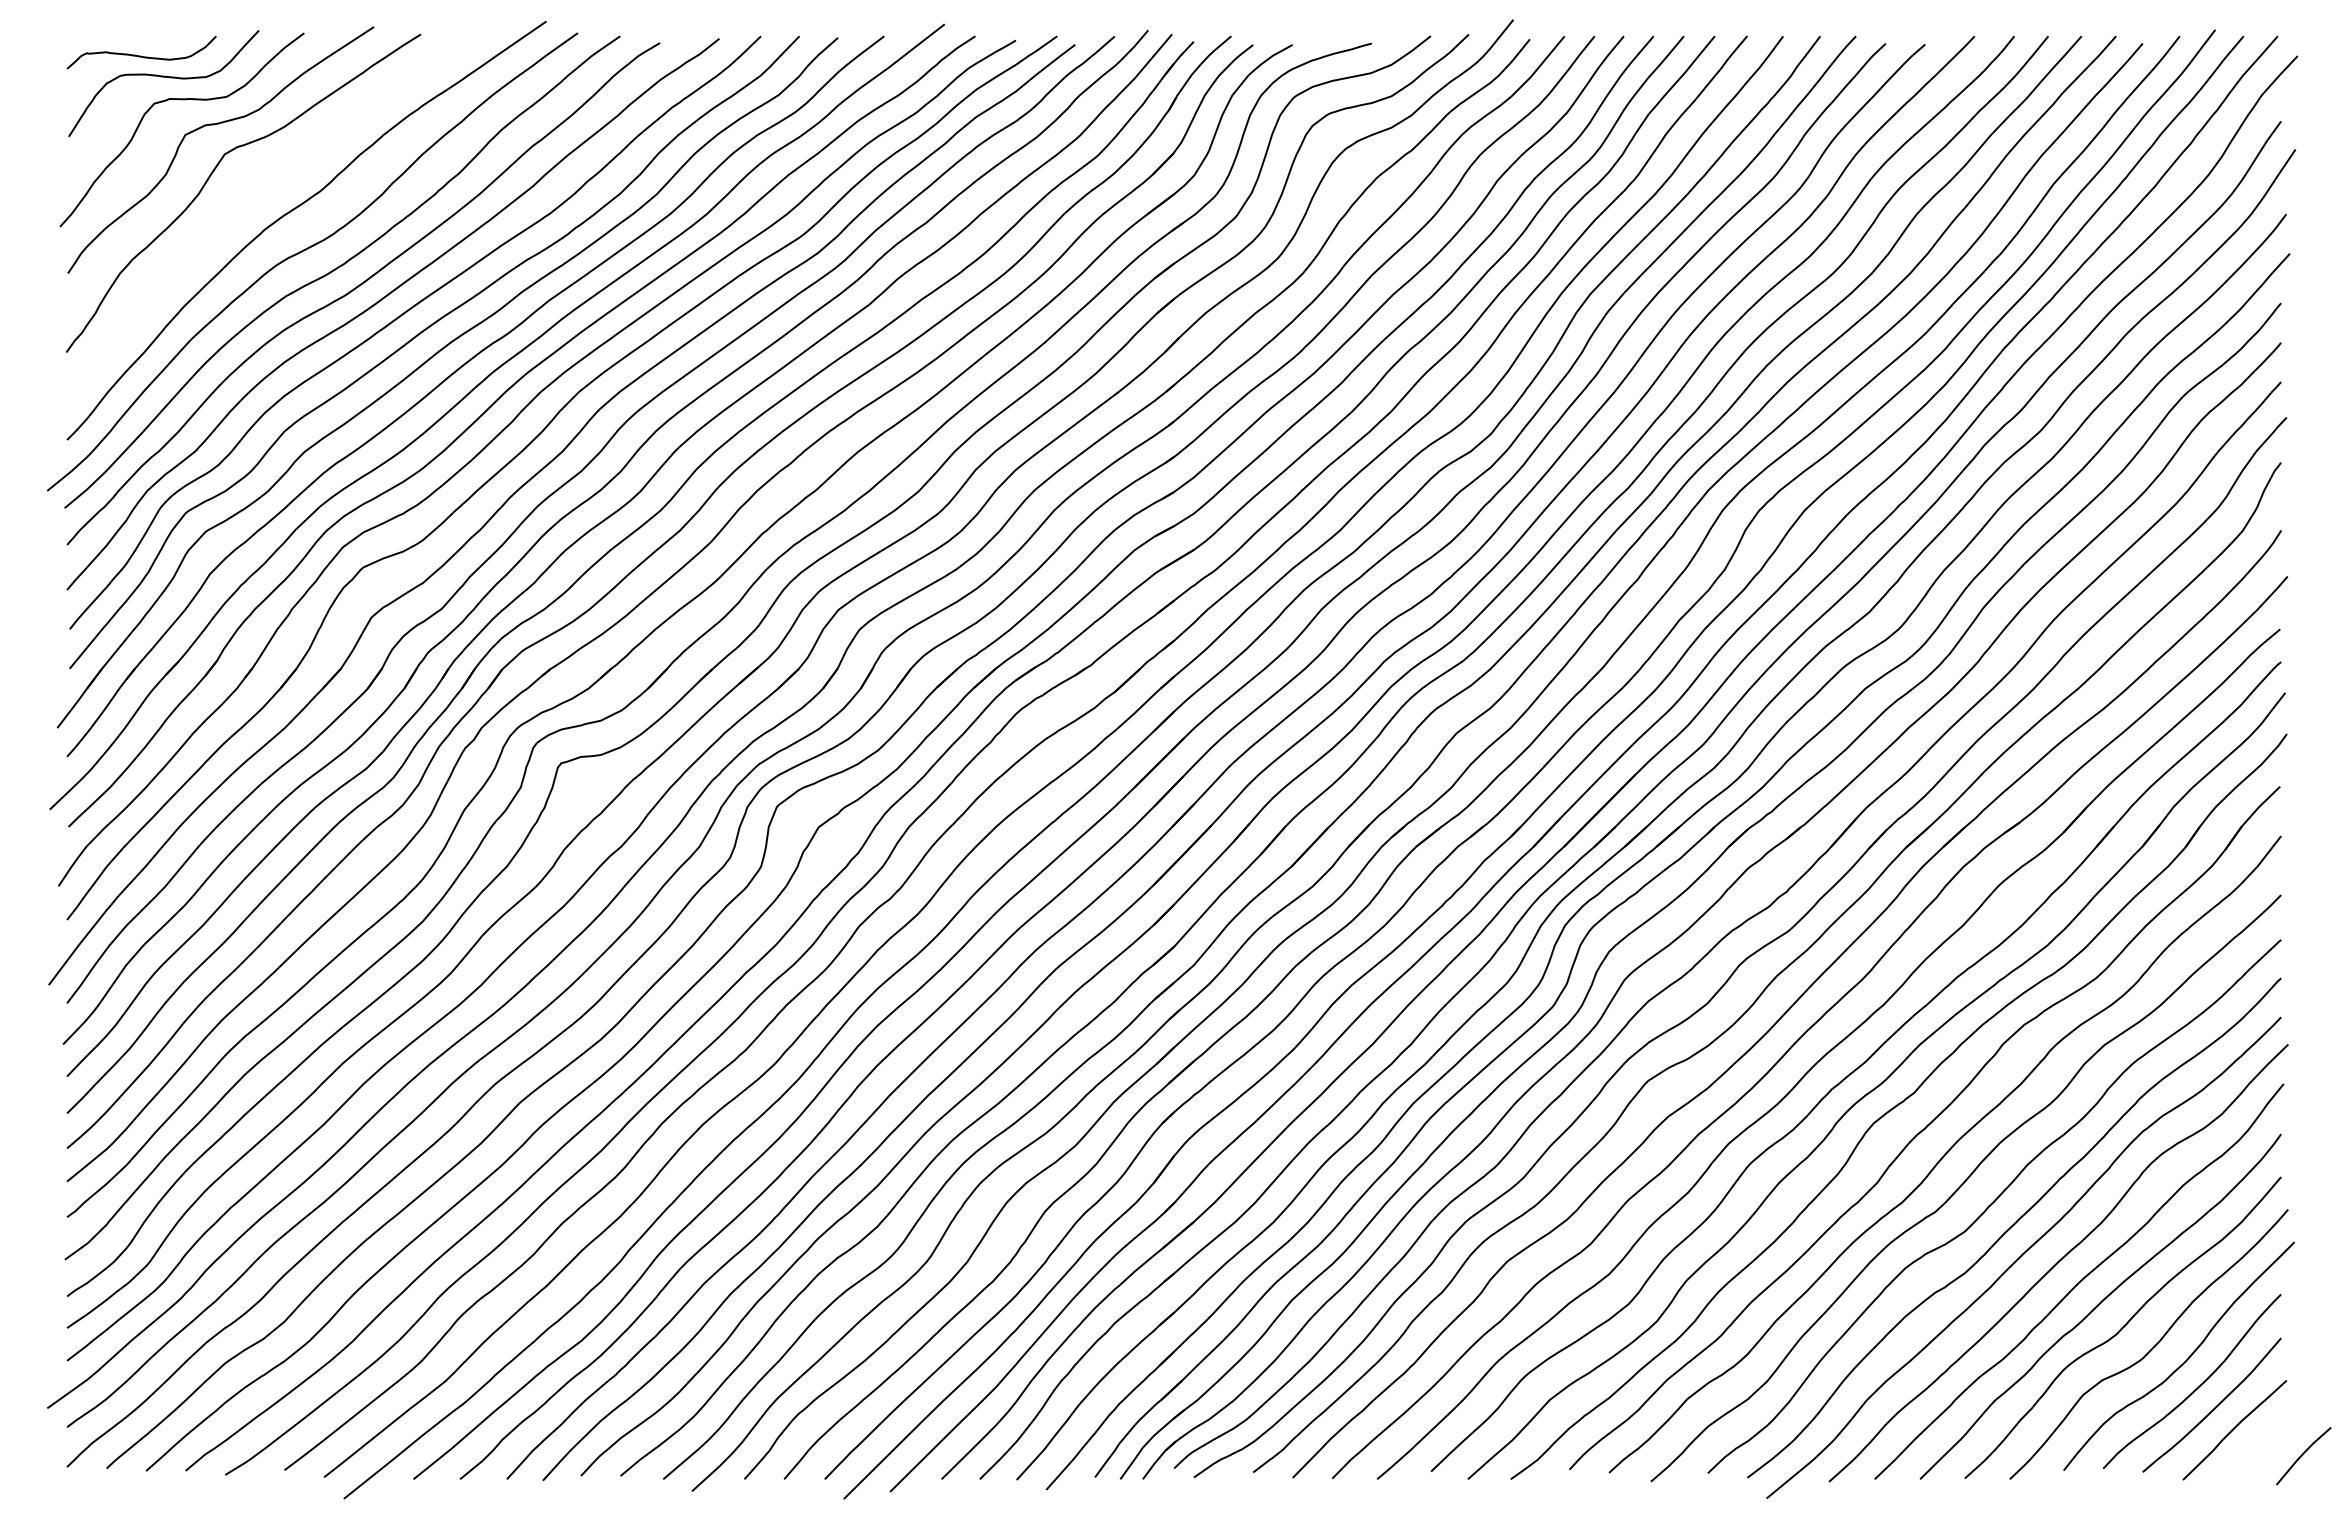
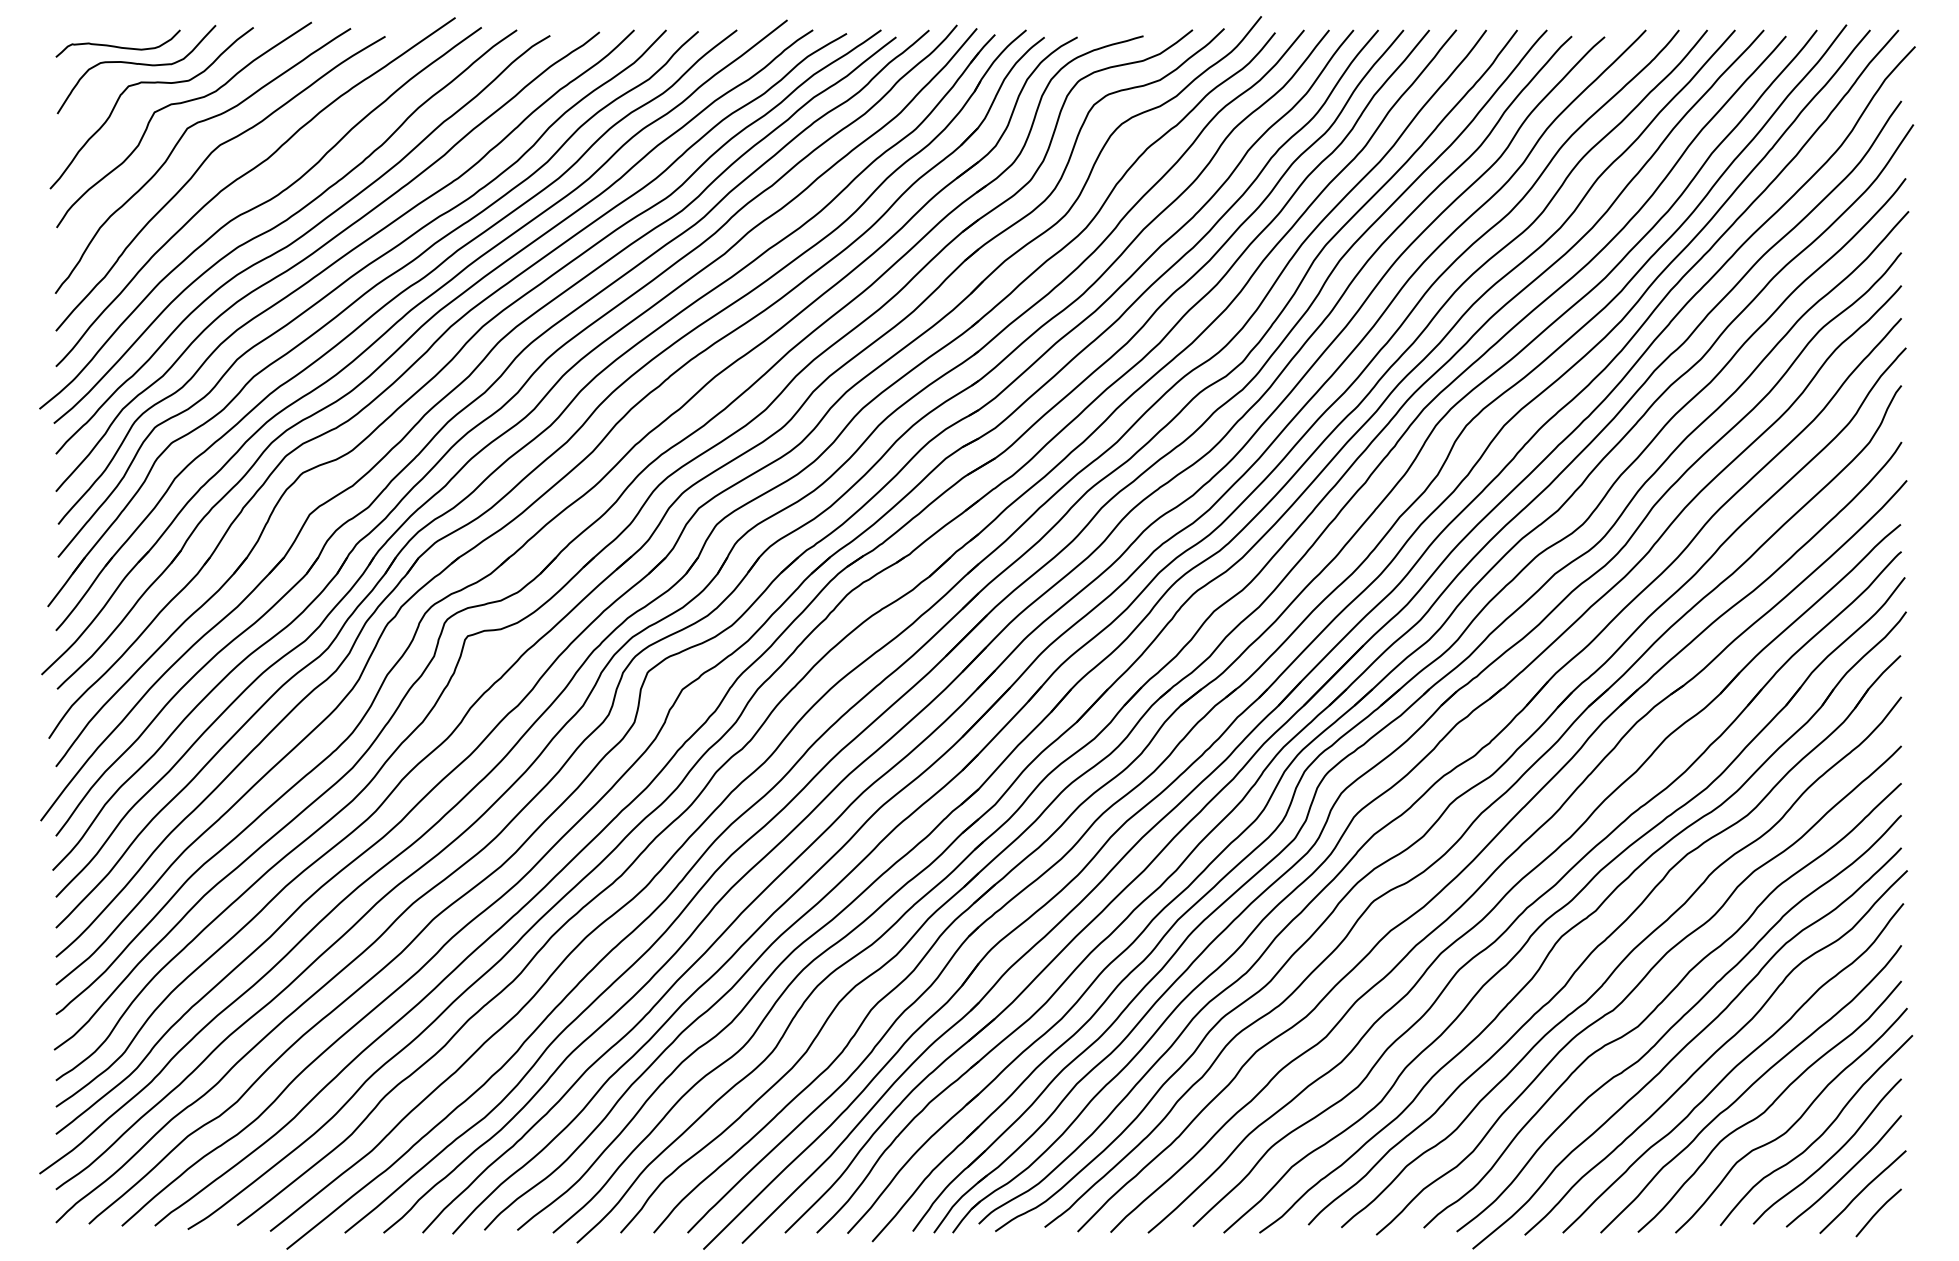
curve: (240, 201) -> (200, 167), added
line: (2302, 1456) -> (1877, 1213), moved

